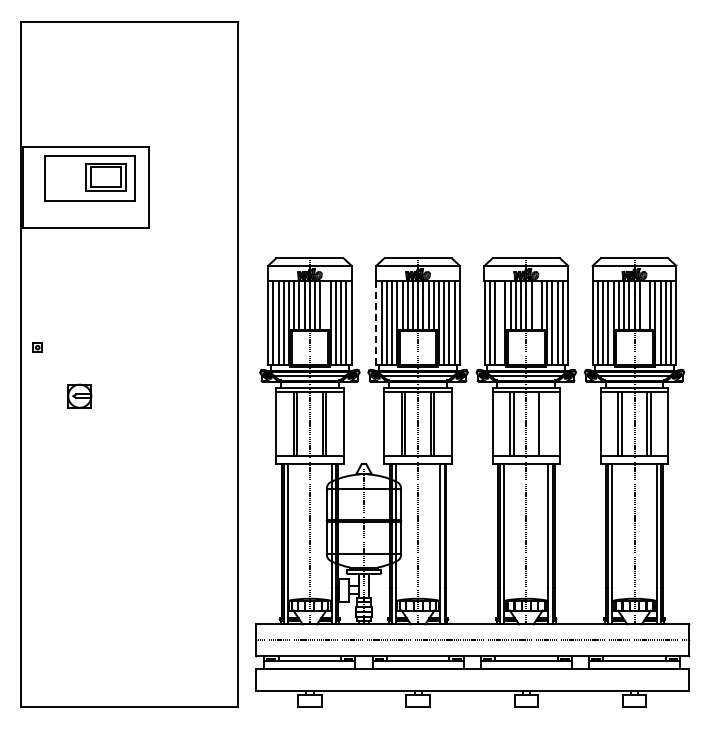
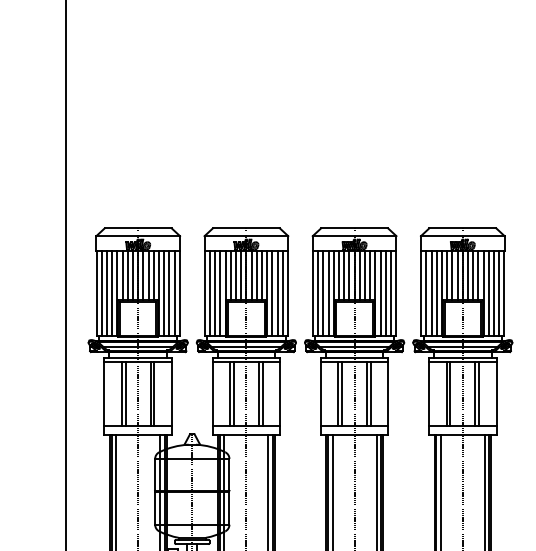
line: (325, 304) -> (153, 274), added
line: (536, 304) -> (364, 274), added
line: (644, 304) -> (472, 274), added
line: (500, 322) -> (328, 292), added
line: (376, 323) -> (204, 293), dashed -> solid
line: (542, 424) -> (370, 394), added

